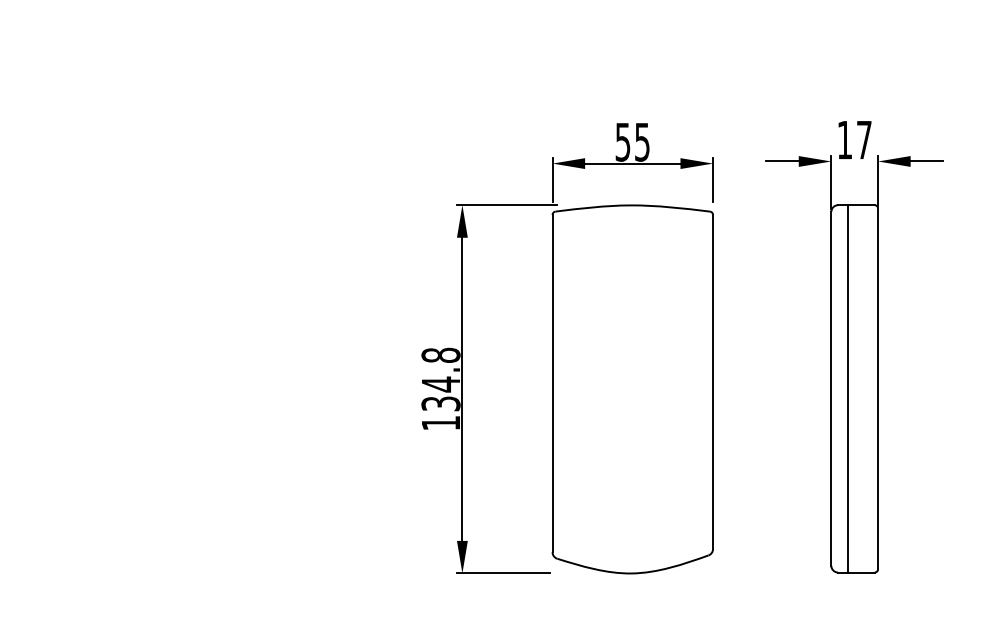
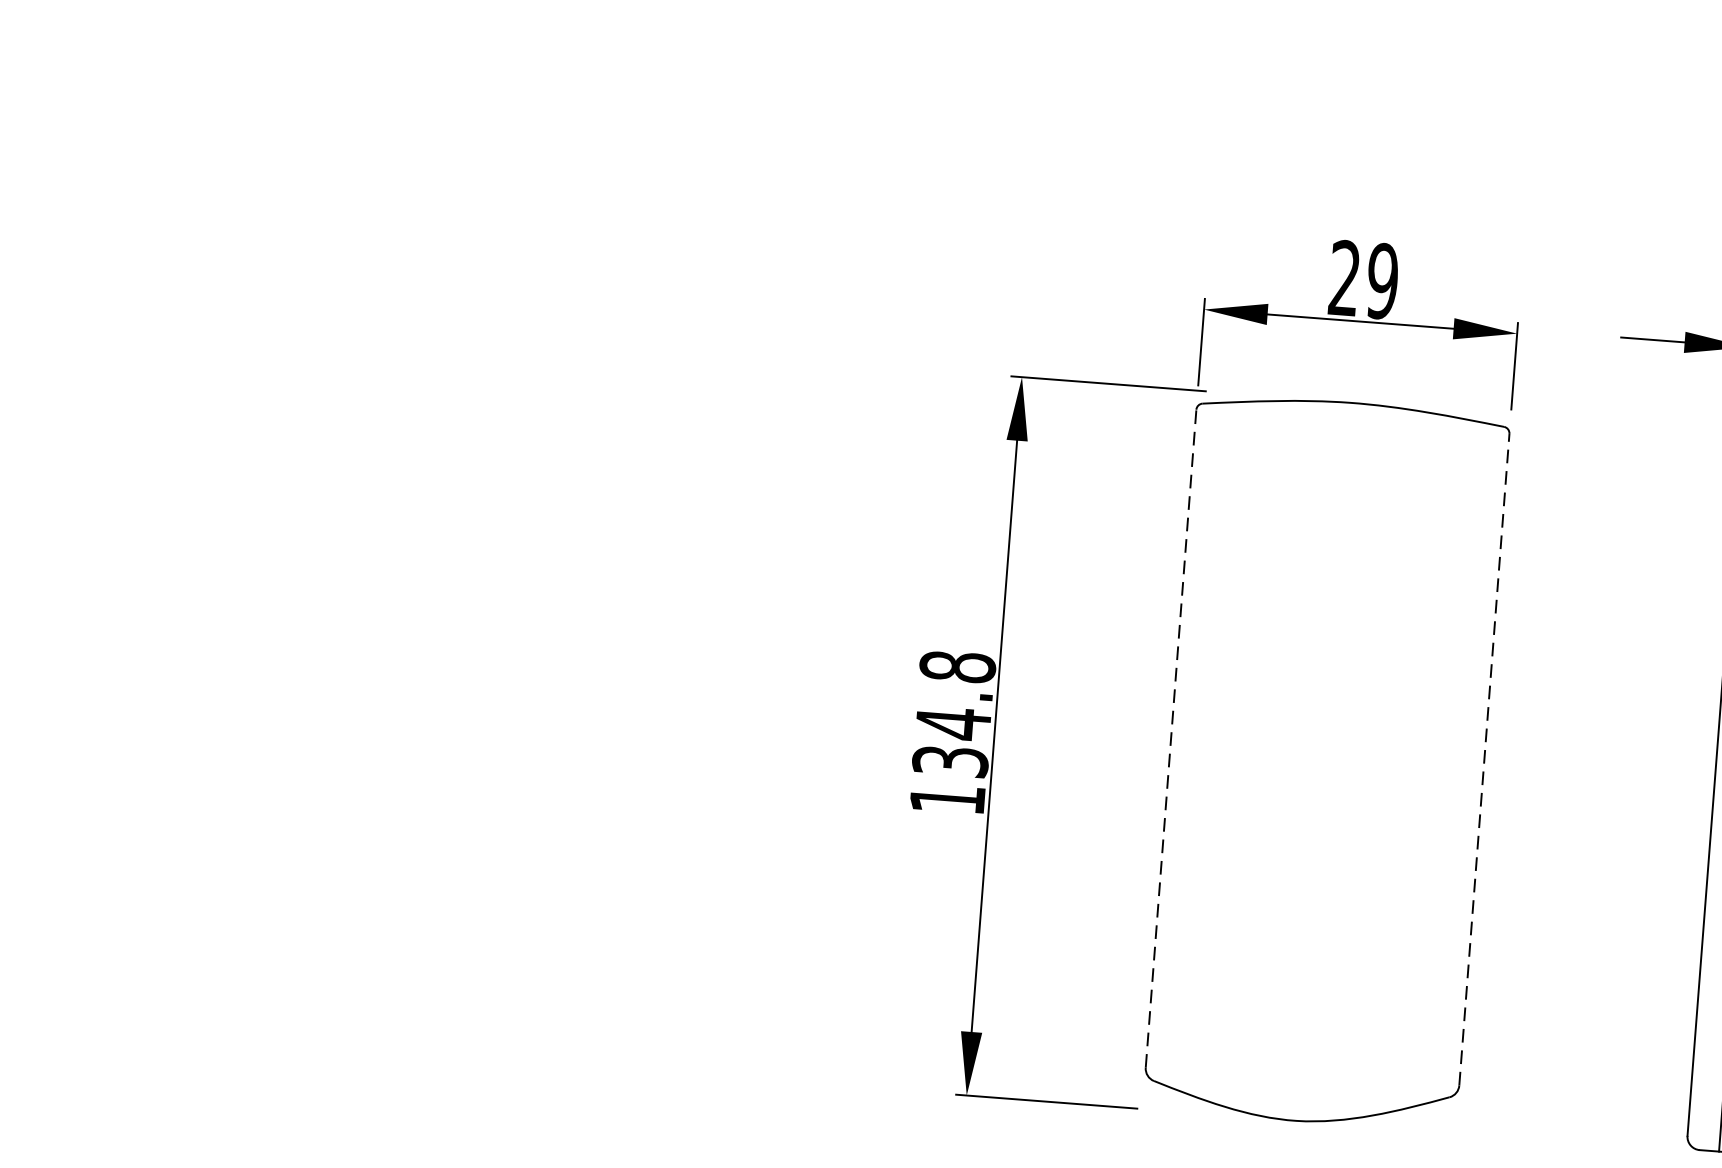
text: (632, 141) -> (1363, 278), 55 -> 29
line: (713, 381) -> (1485, 758), solid -> dashed
line: (552, 383) -> (1170, 738), solid -> dashed

